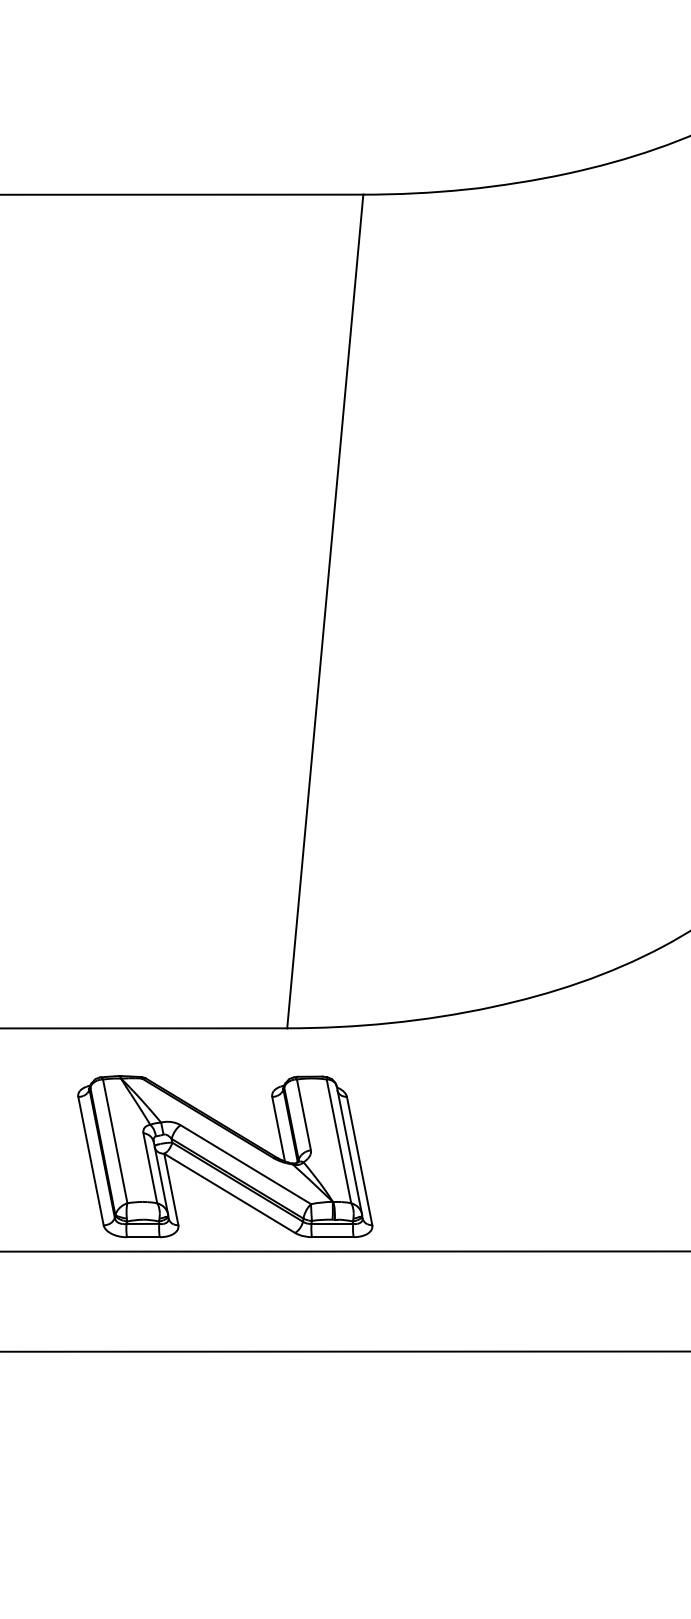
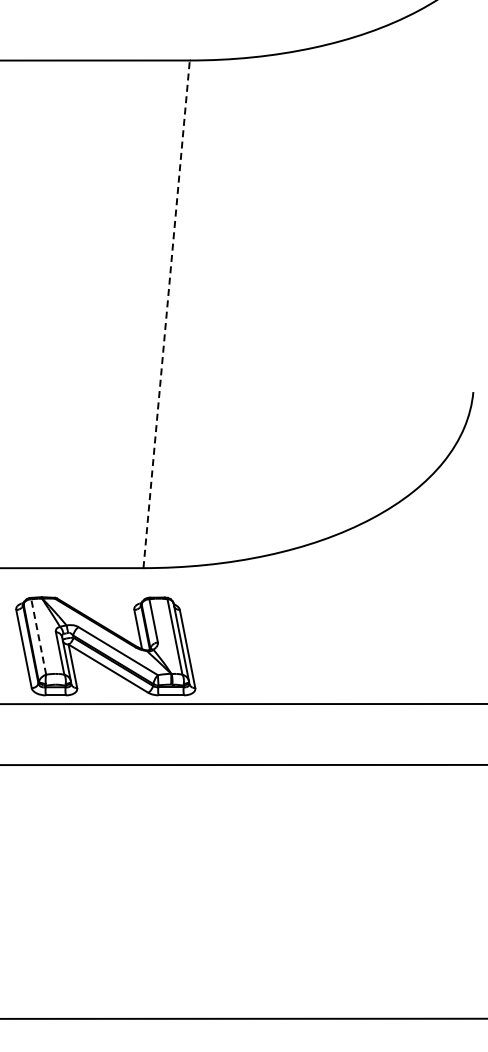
line: (325, 611) -> (166, 314), solid -> dashed
line: (114, 1140) -> (38, 636), solid -> dashed

